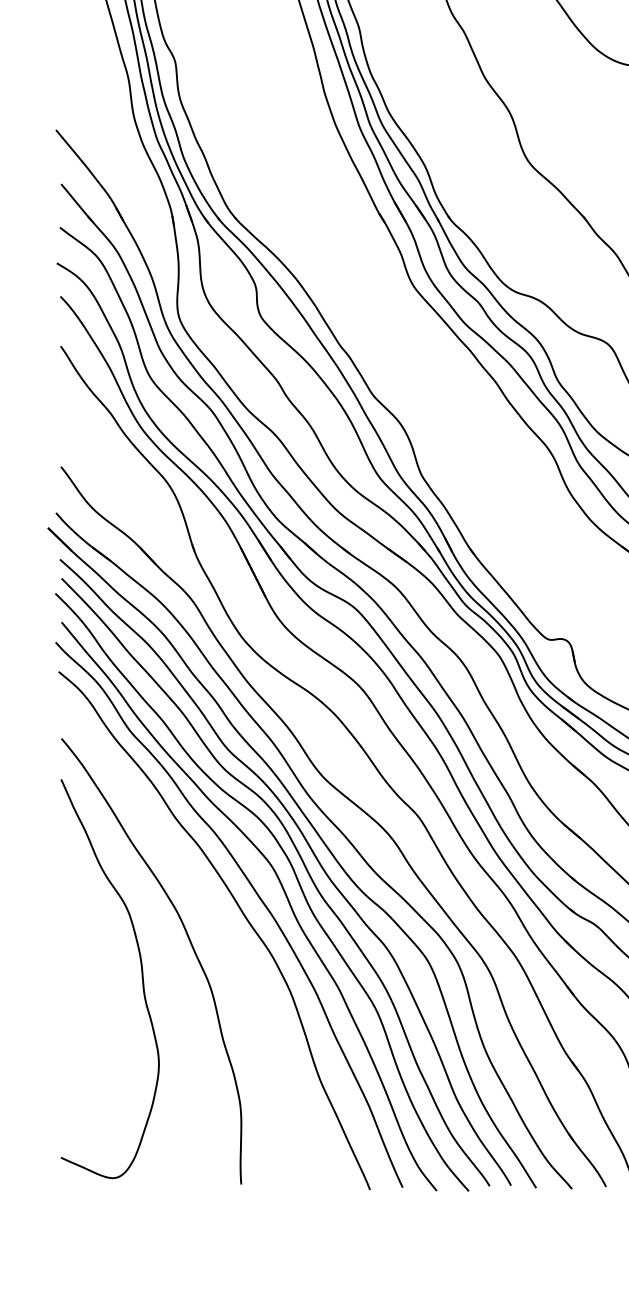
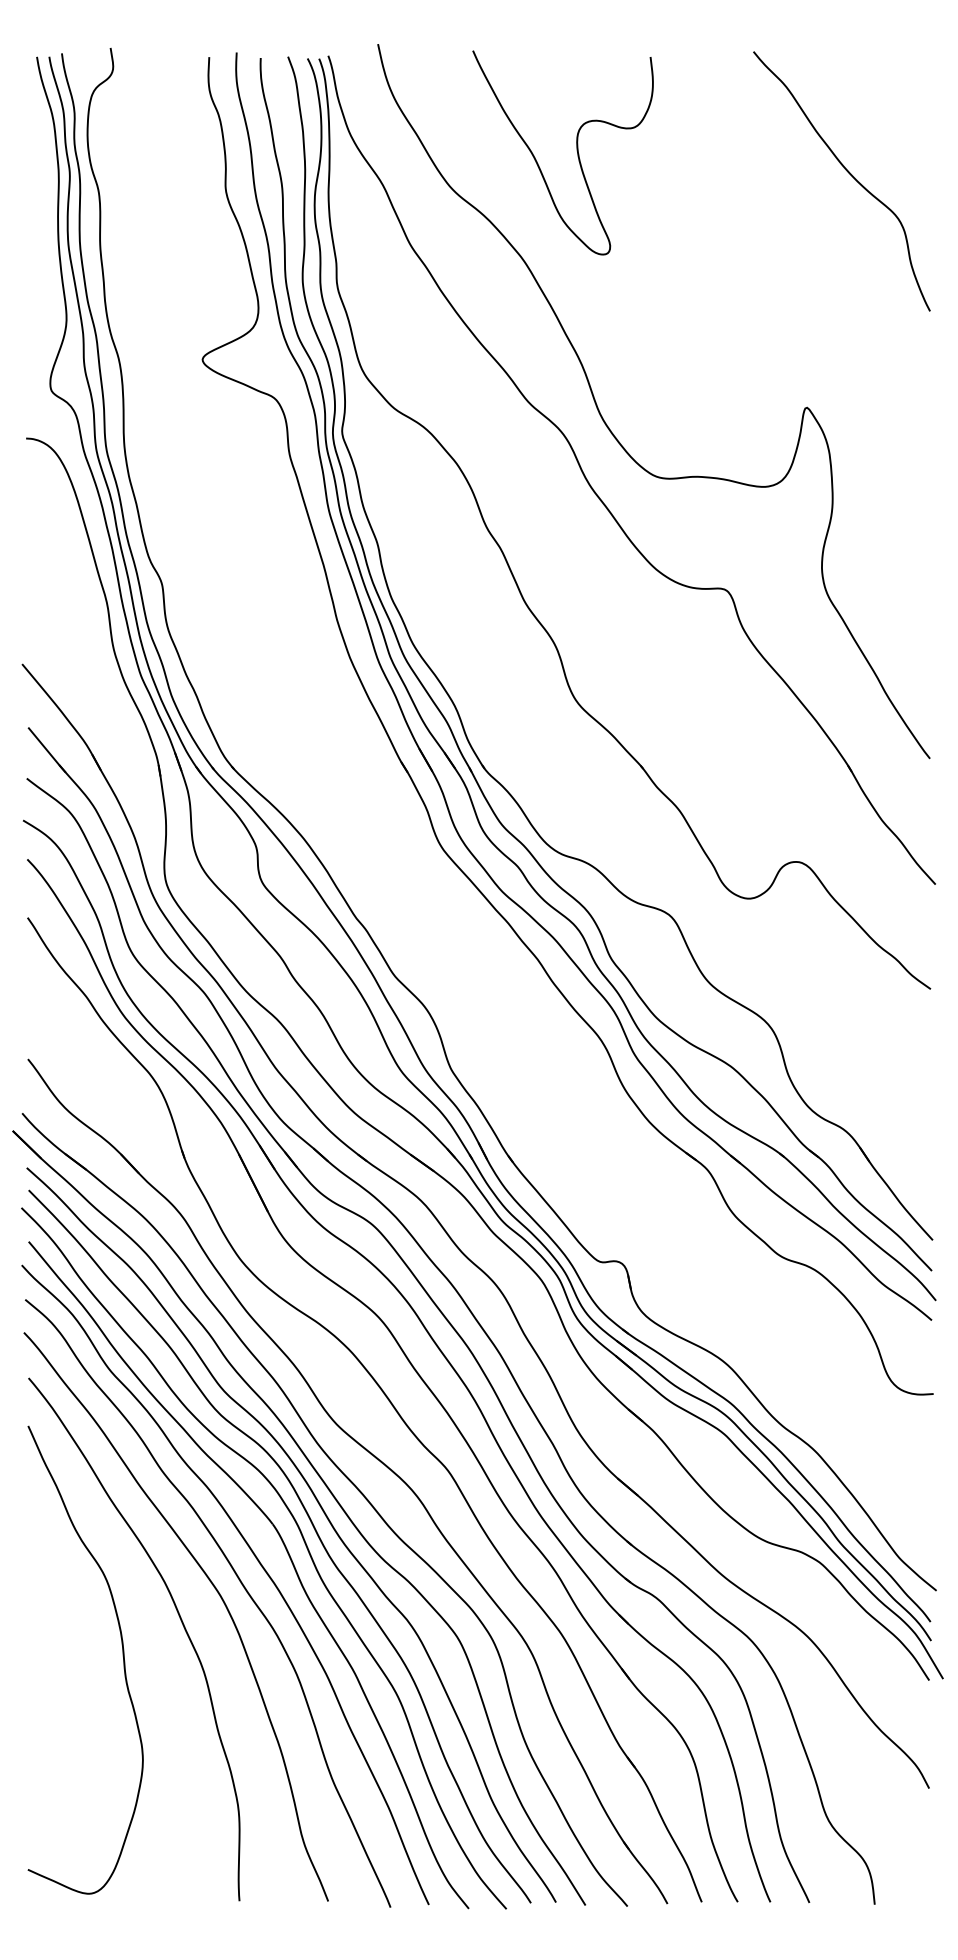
curve: (222, 922) -> (217, 1593), added

